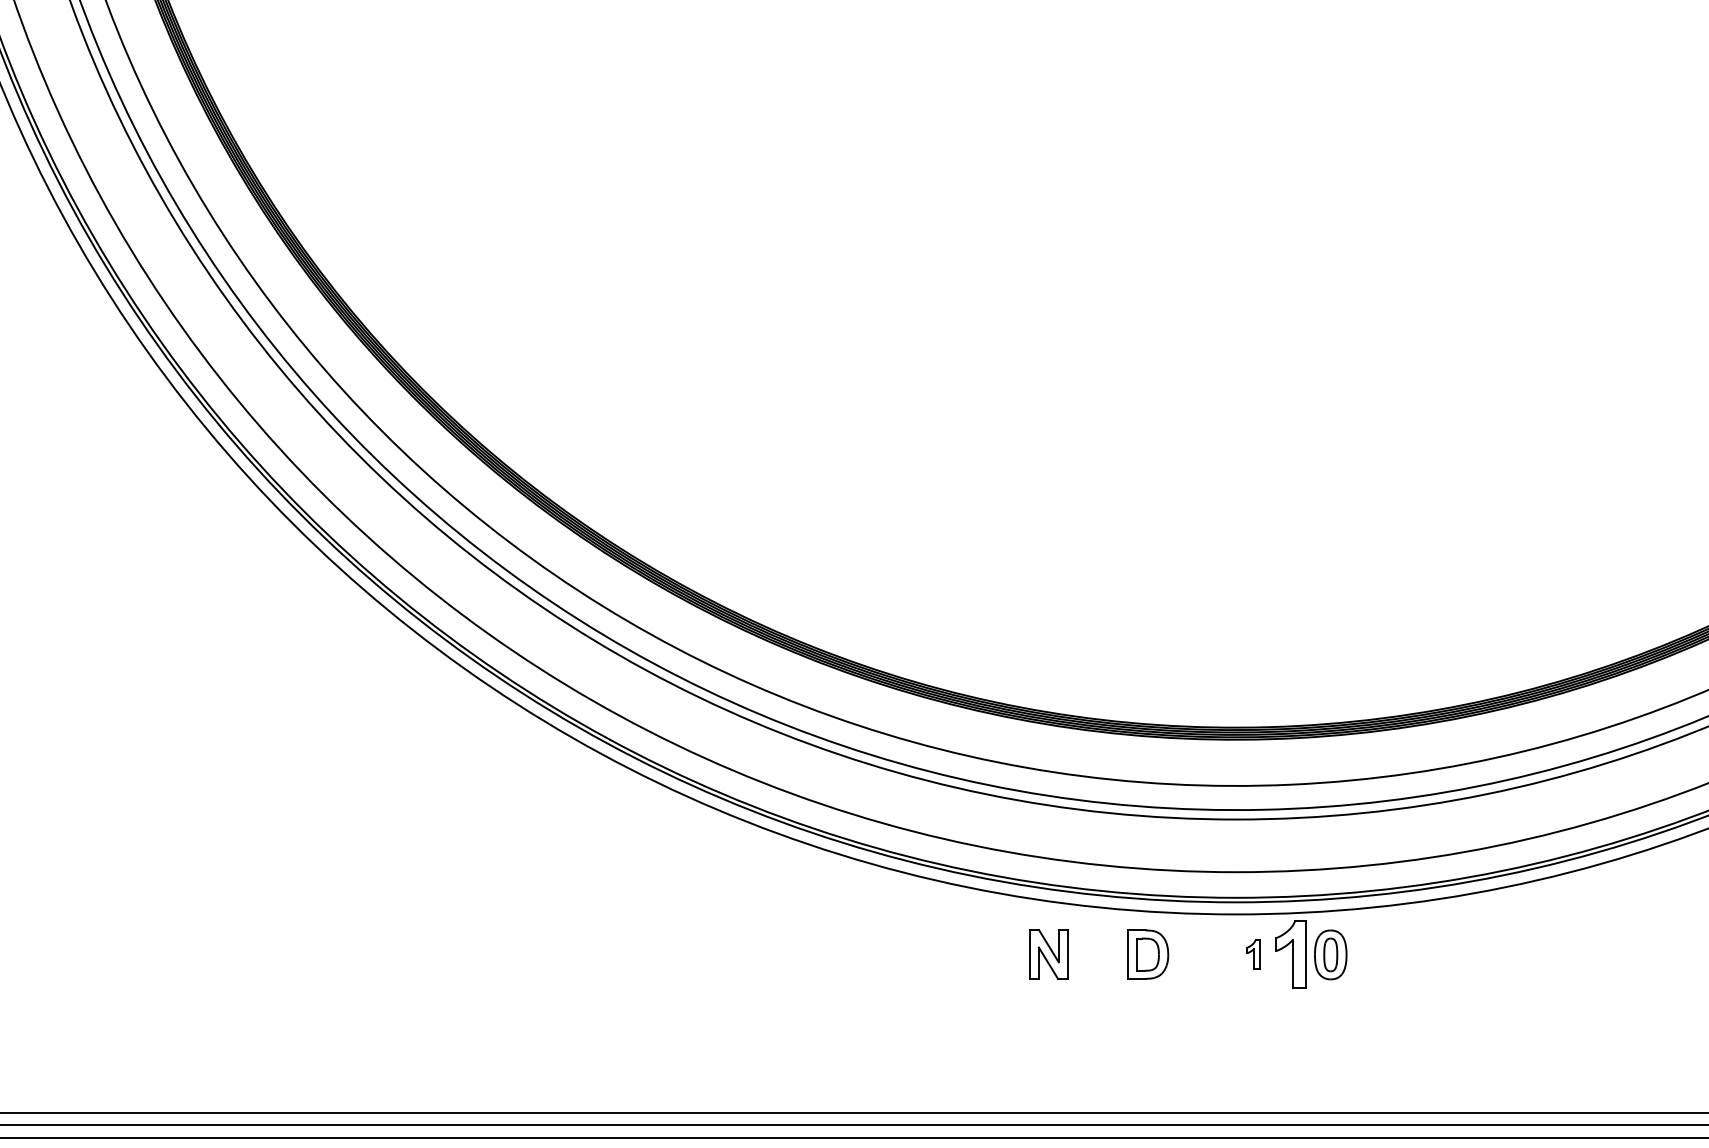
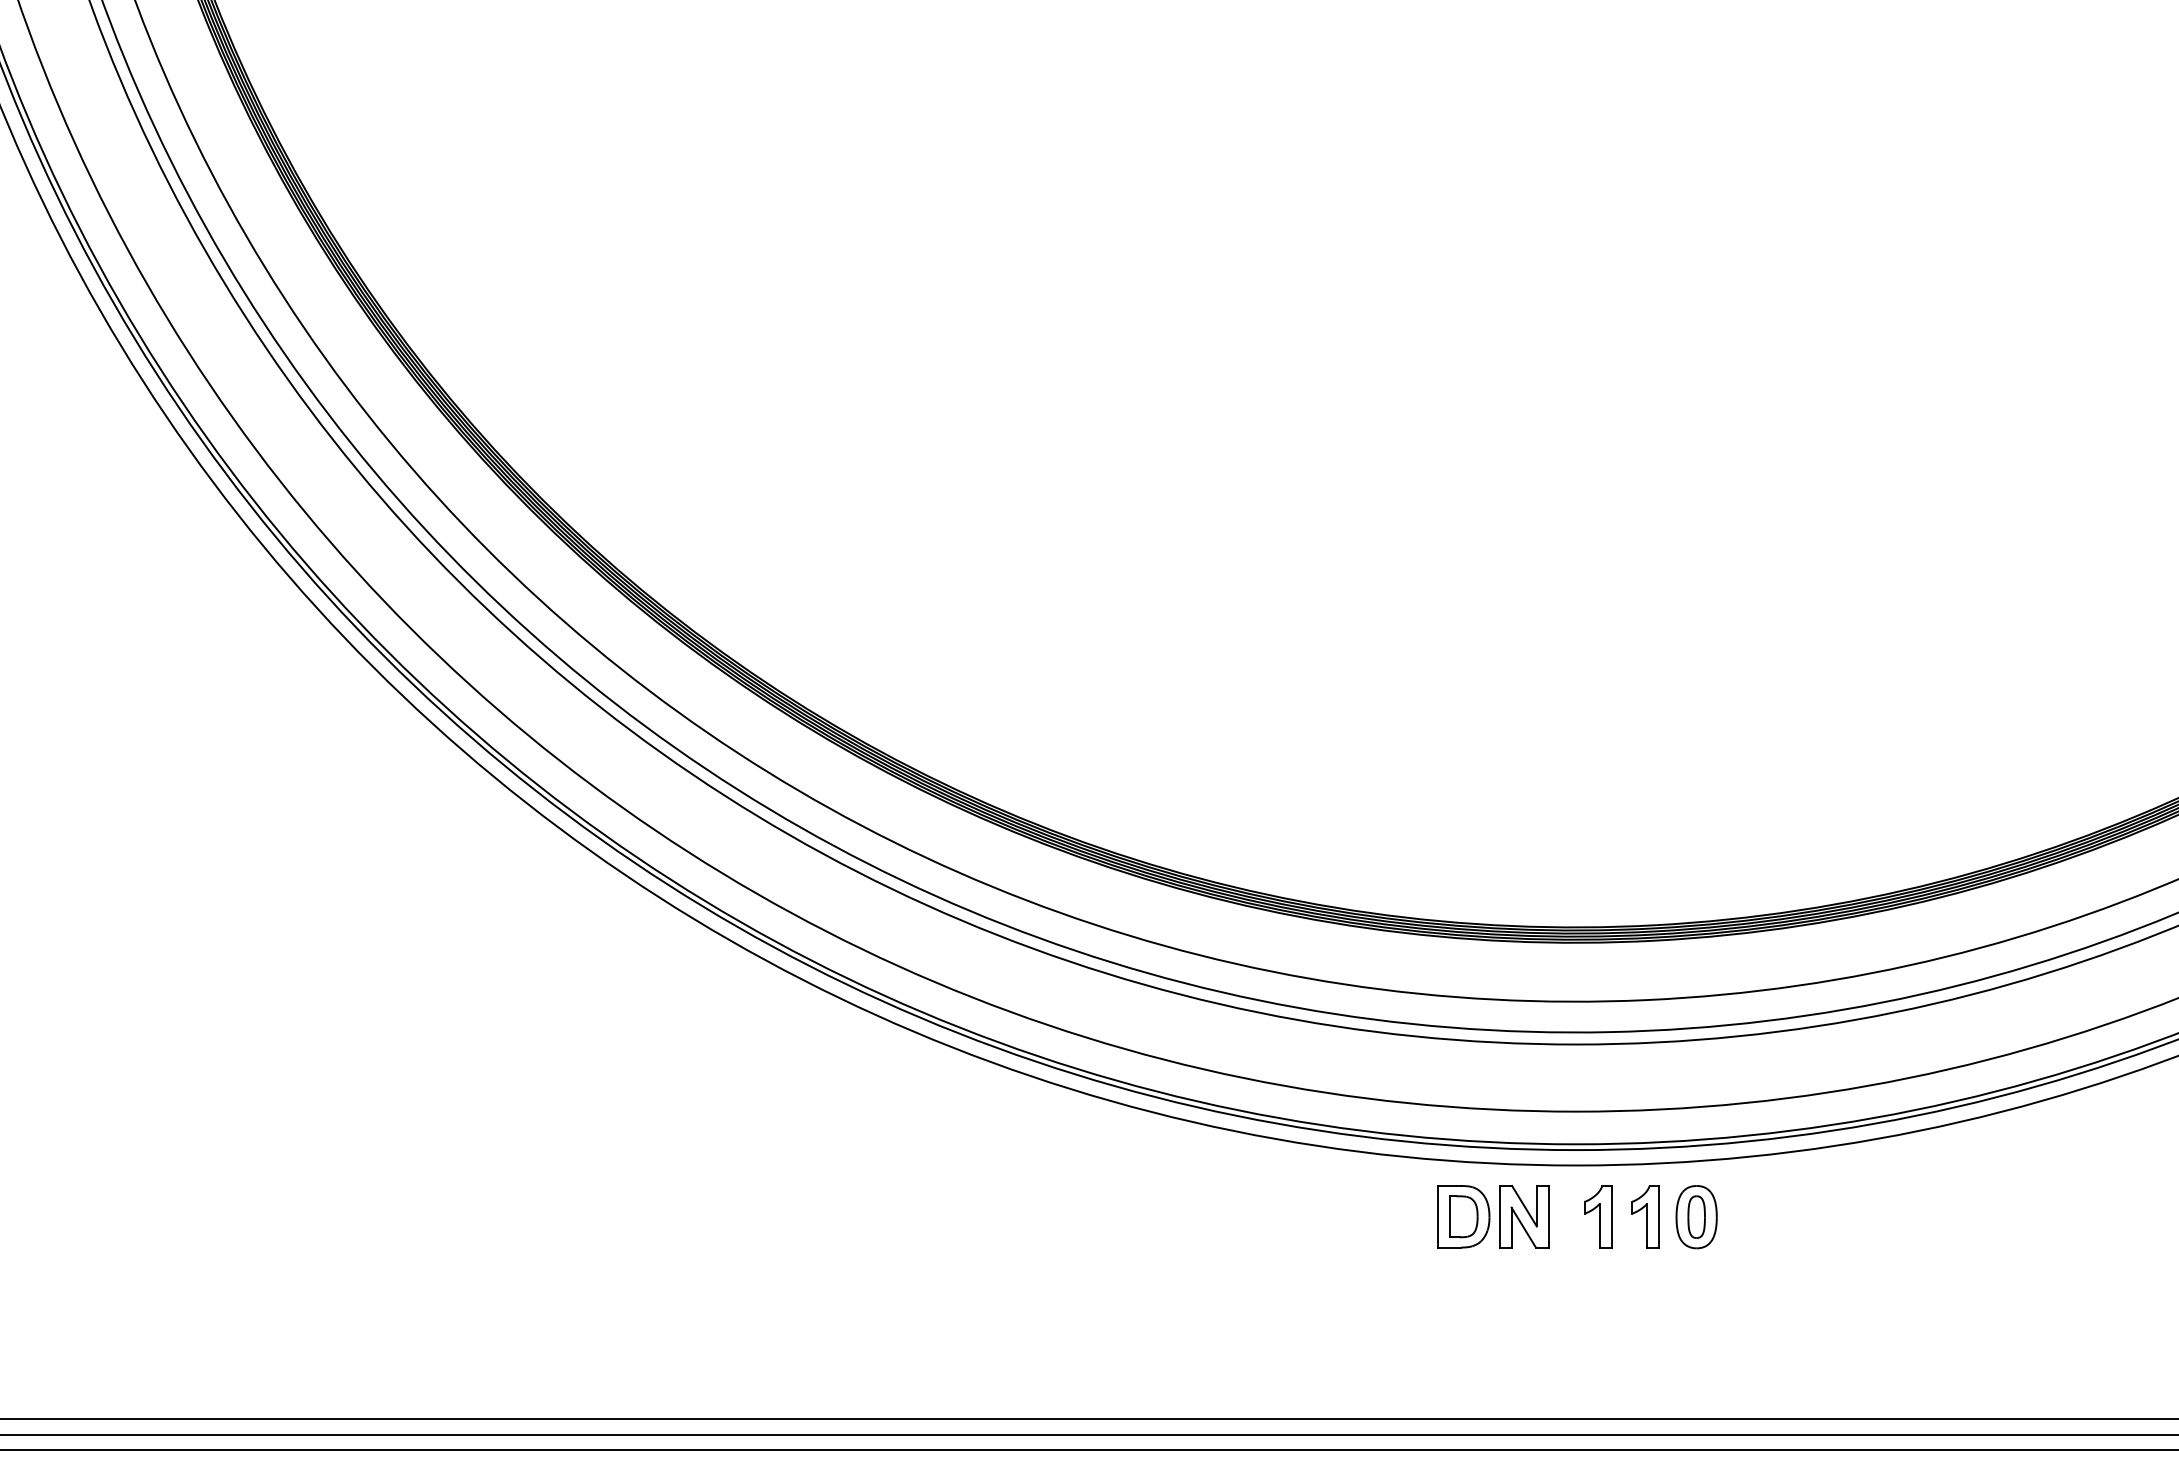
part: (1049, 954) -> (1524, 1216), moved
part: (1253, 954) -> (1598, 1216), size x1.67
part: (1290, 954) -> (1645, 1216), size x0.71

